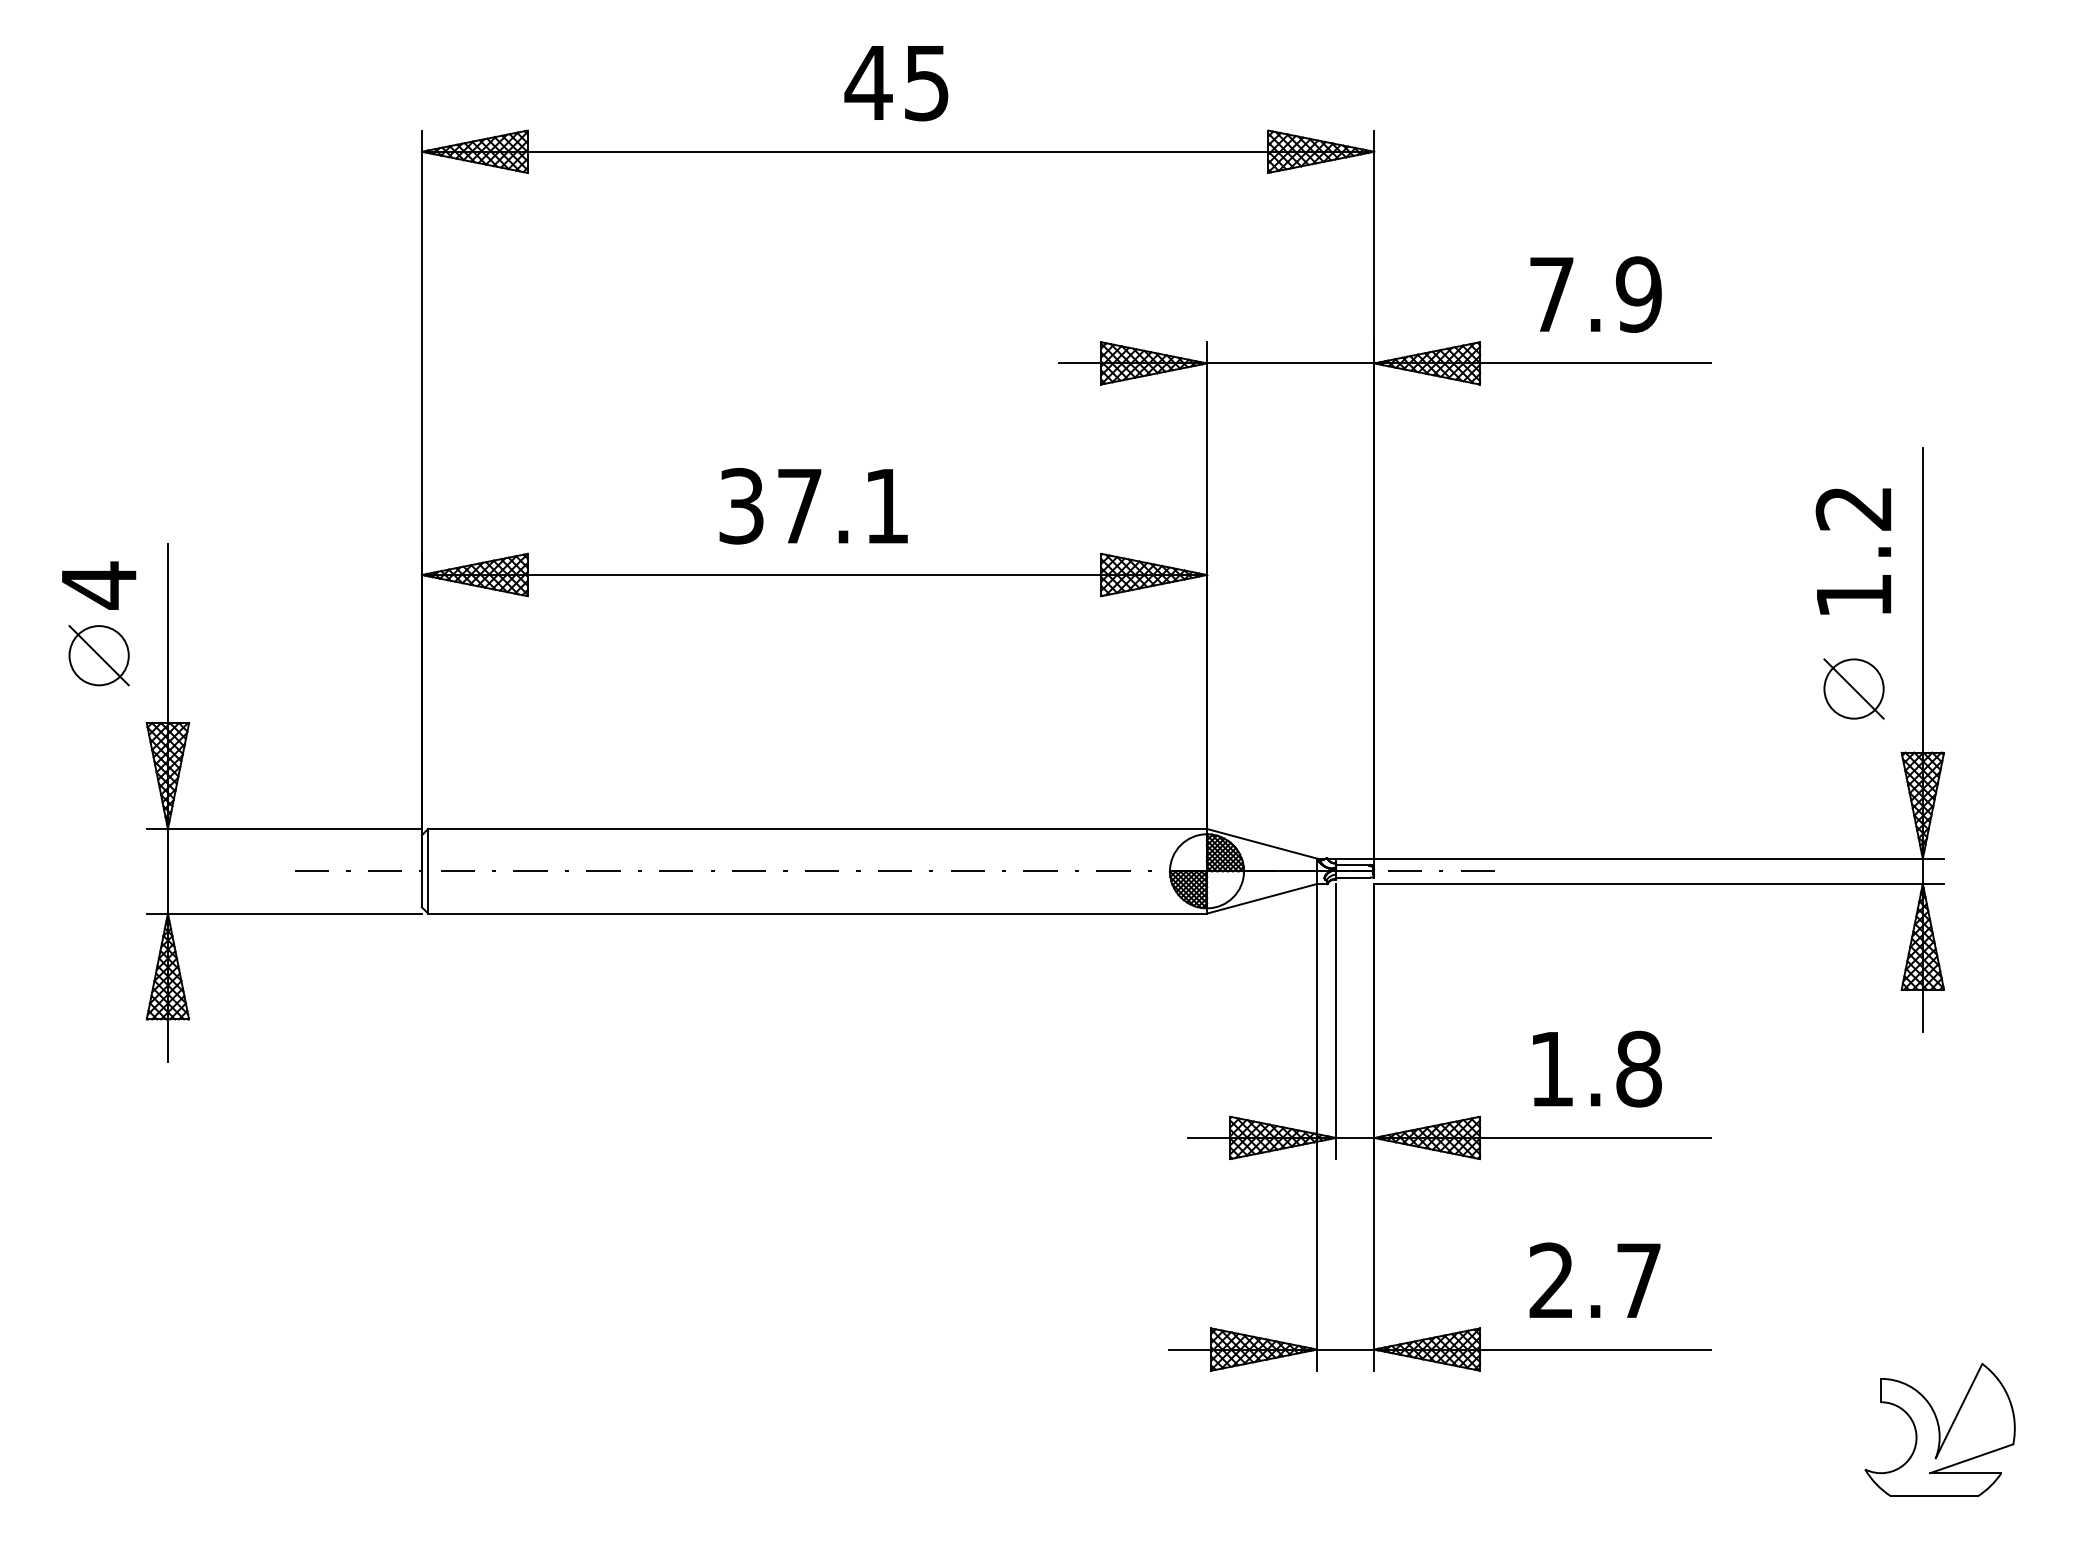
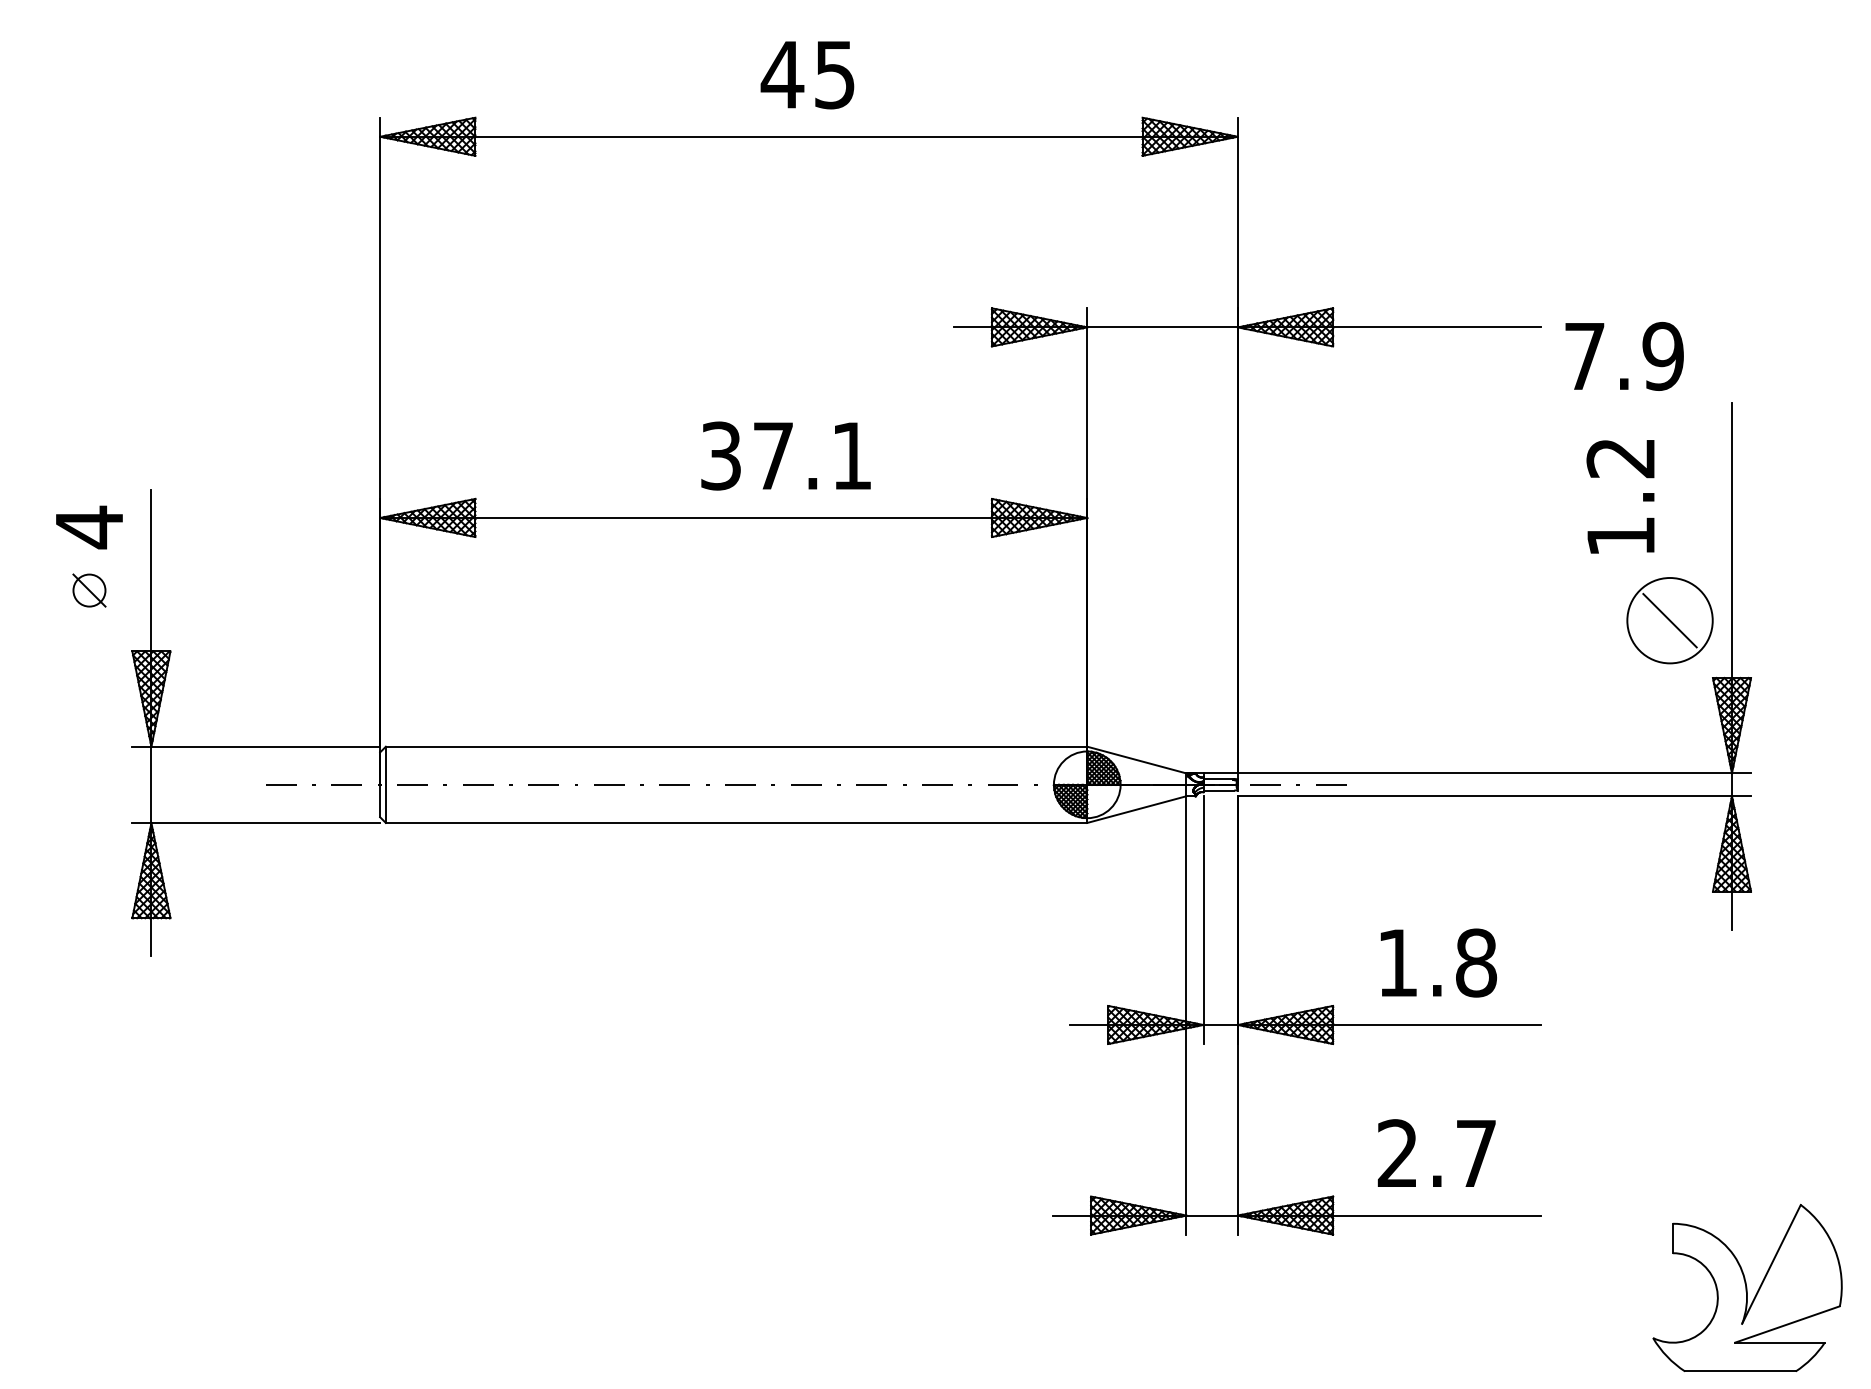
text: (1595, 294) -> (1624, 356), moved
text: (813, 505) -> (785, 455), moved
text: (1853, 551) -> (1620, 496), moved
part: (99, 655) -> (89, 590), size x0.6
circle: (1853, 688) -> (1669, 620), size x1.6
part: (1940, 1429) -> (1747, 1287), size x1.4

